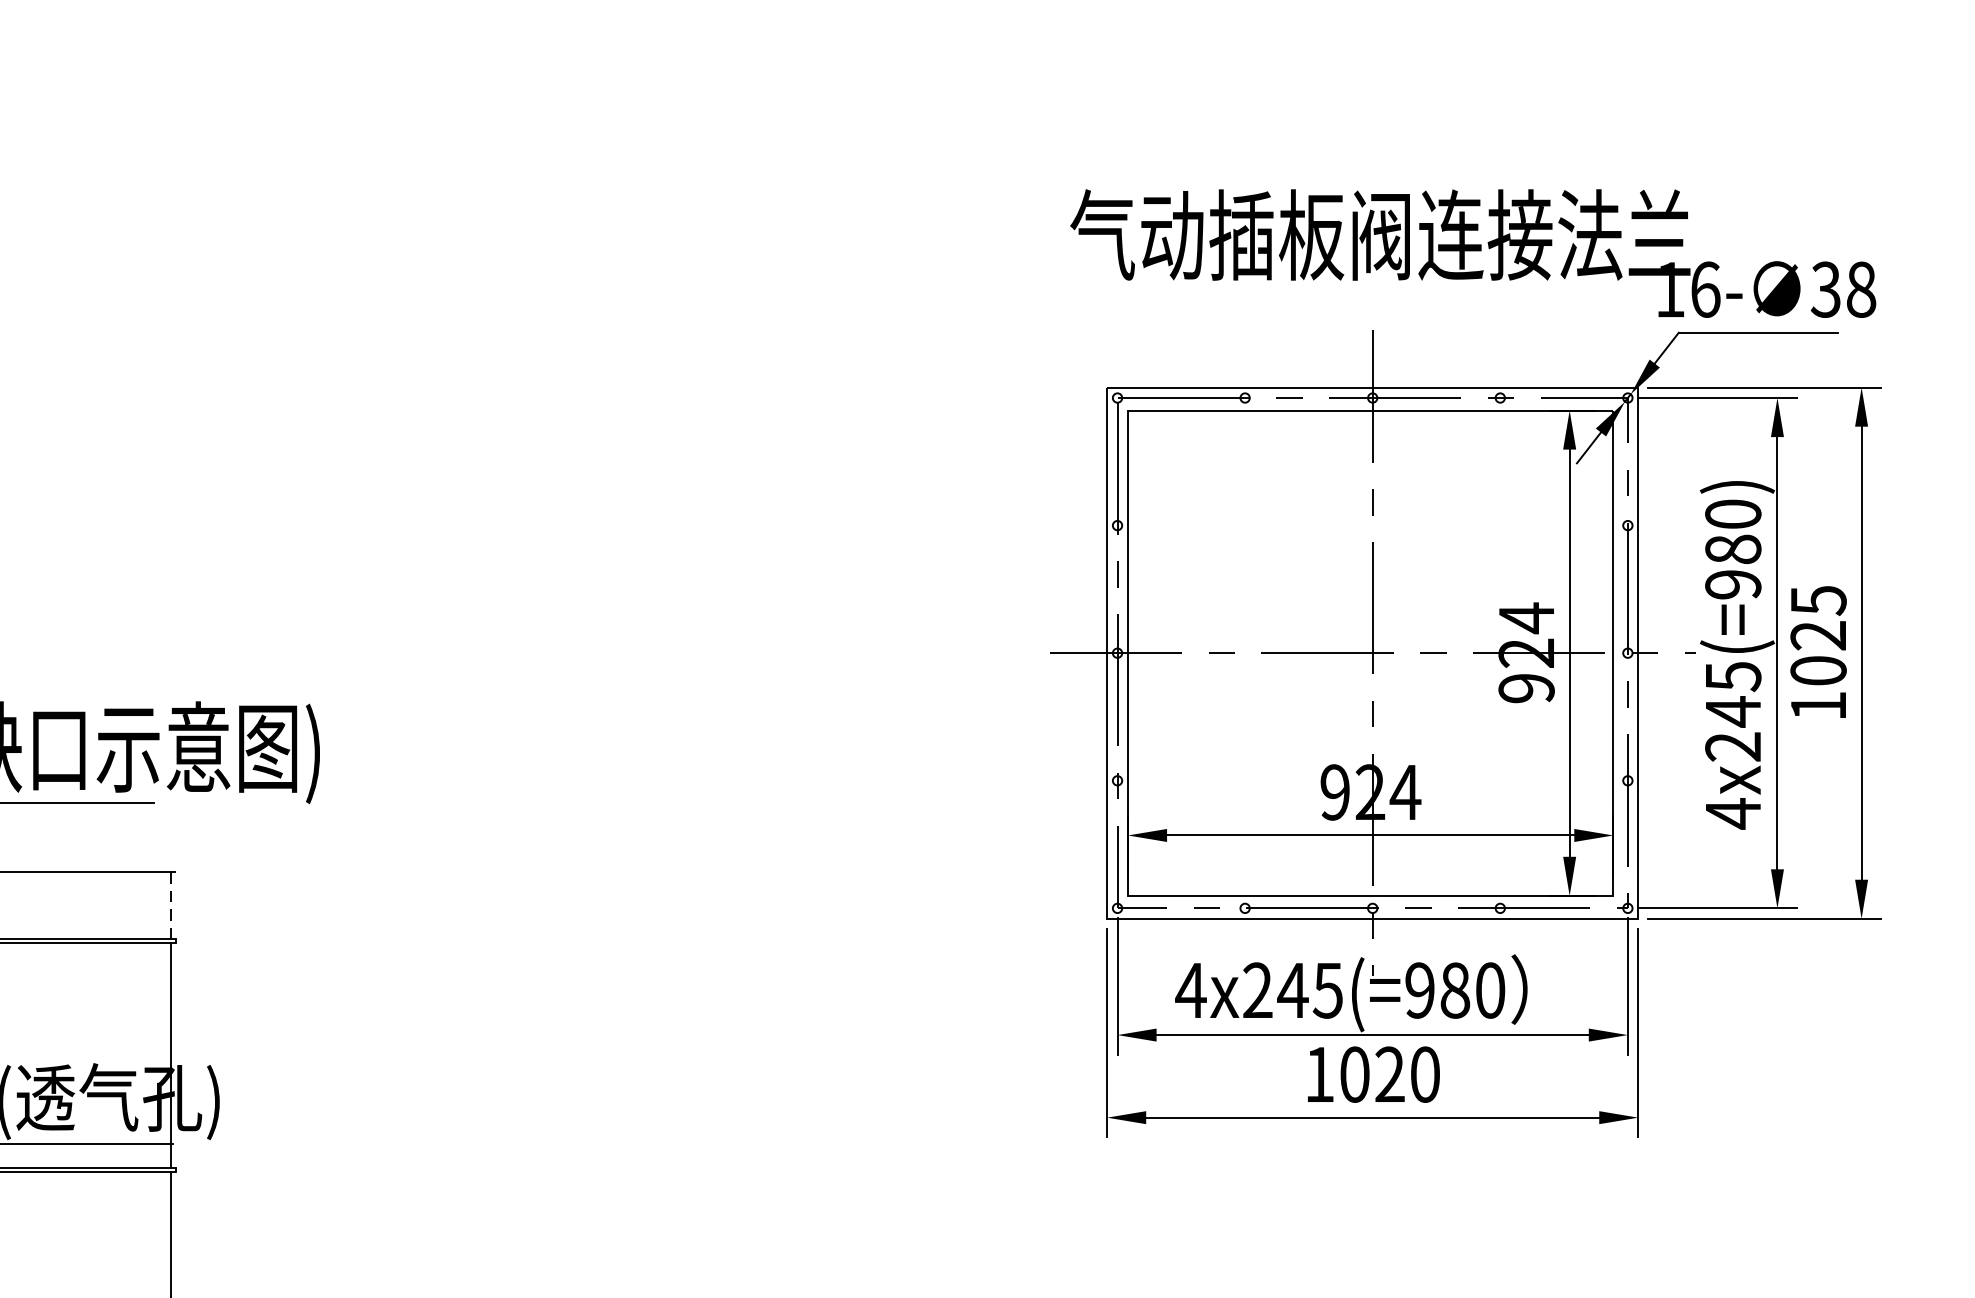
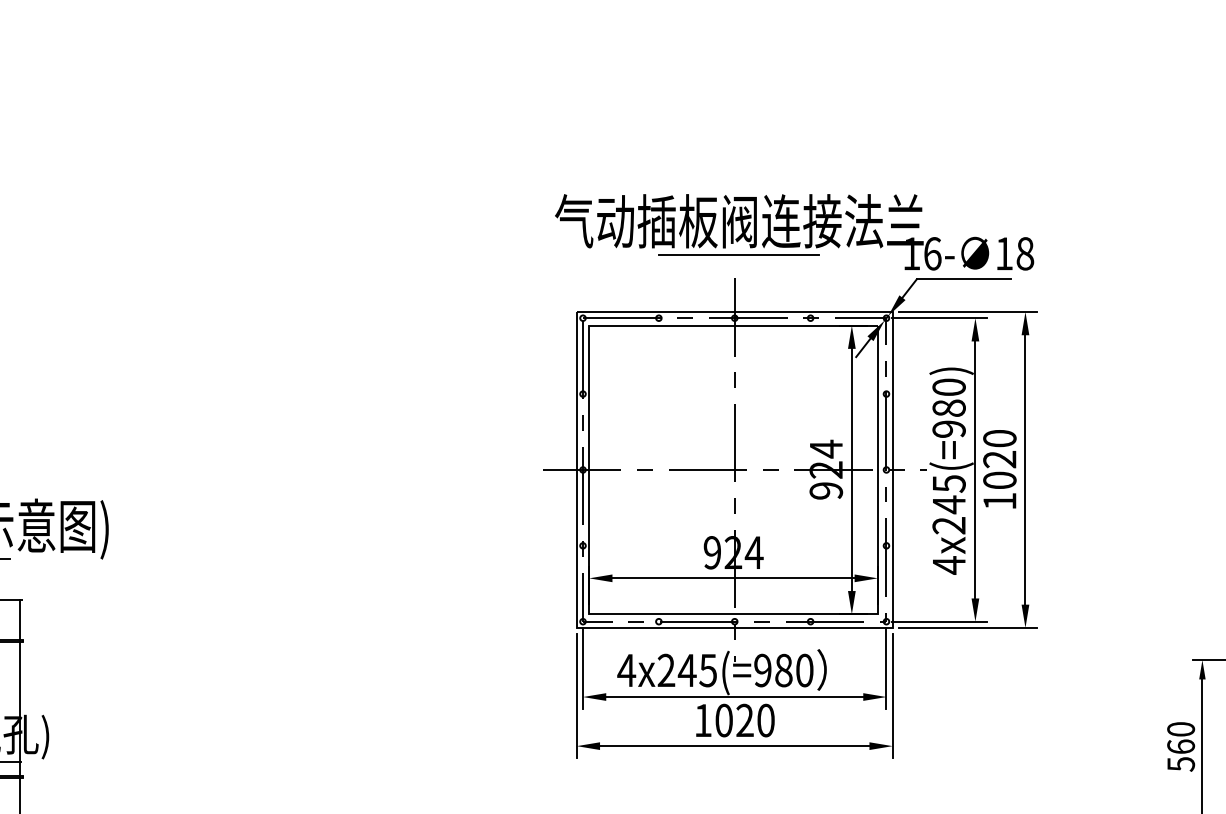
text: (1824, 289) -> (1003, 253), 38 -> 18
line: (1379, 290) -> (738, 254), added
text: (1817, 600) -> (999, 438), 1025 -> 1020
line: (169, 904) -> (19, 619), dashed -> solid

